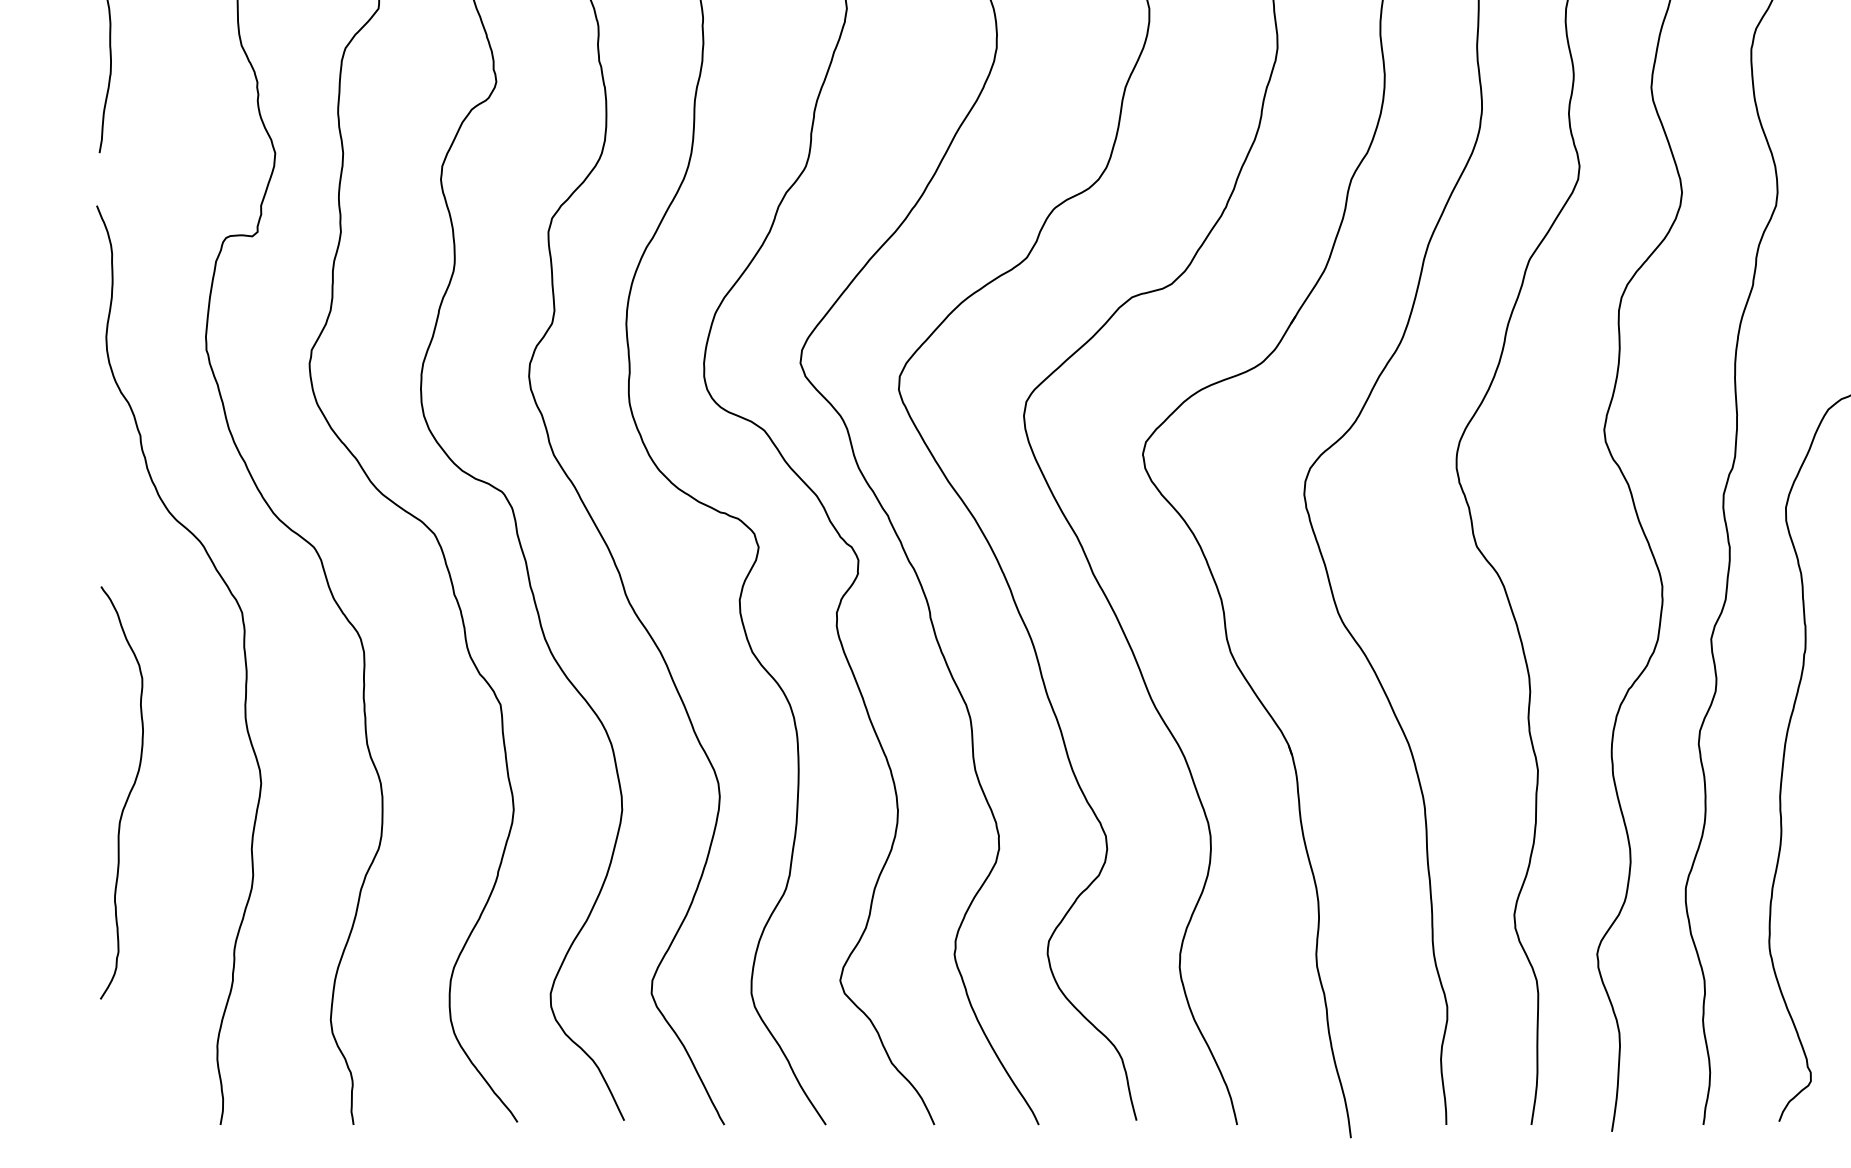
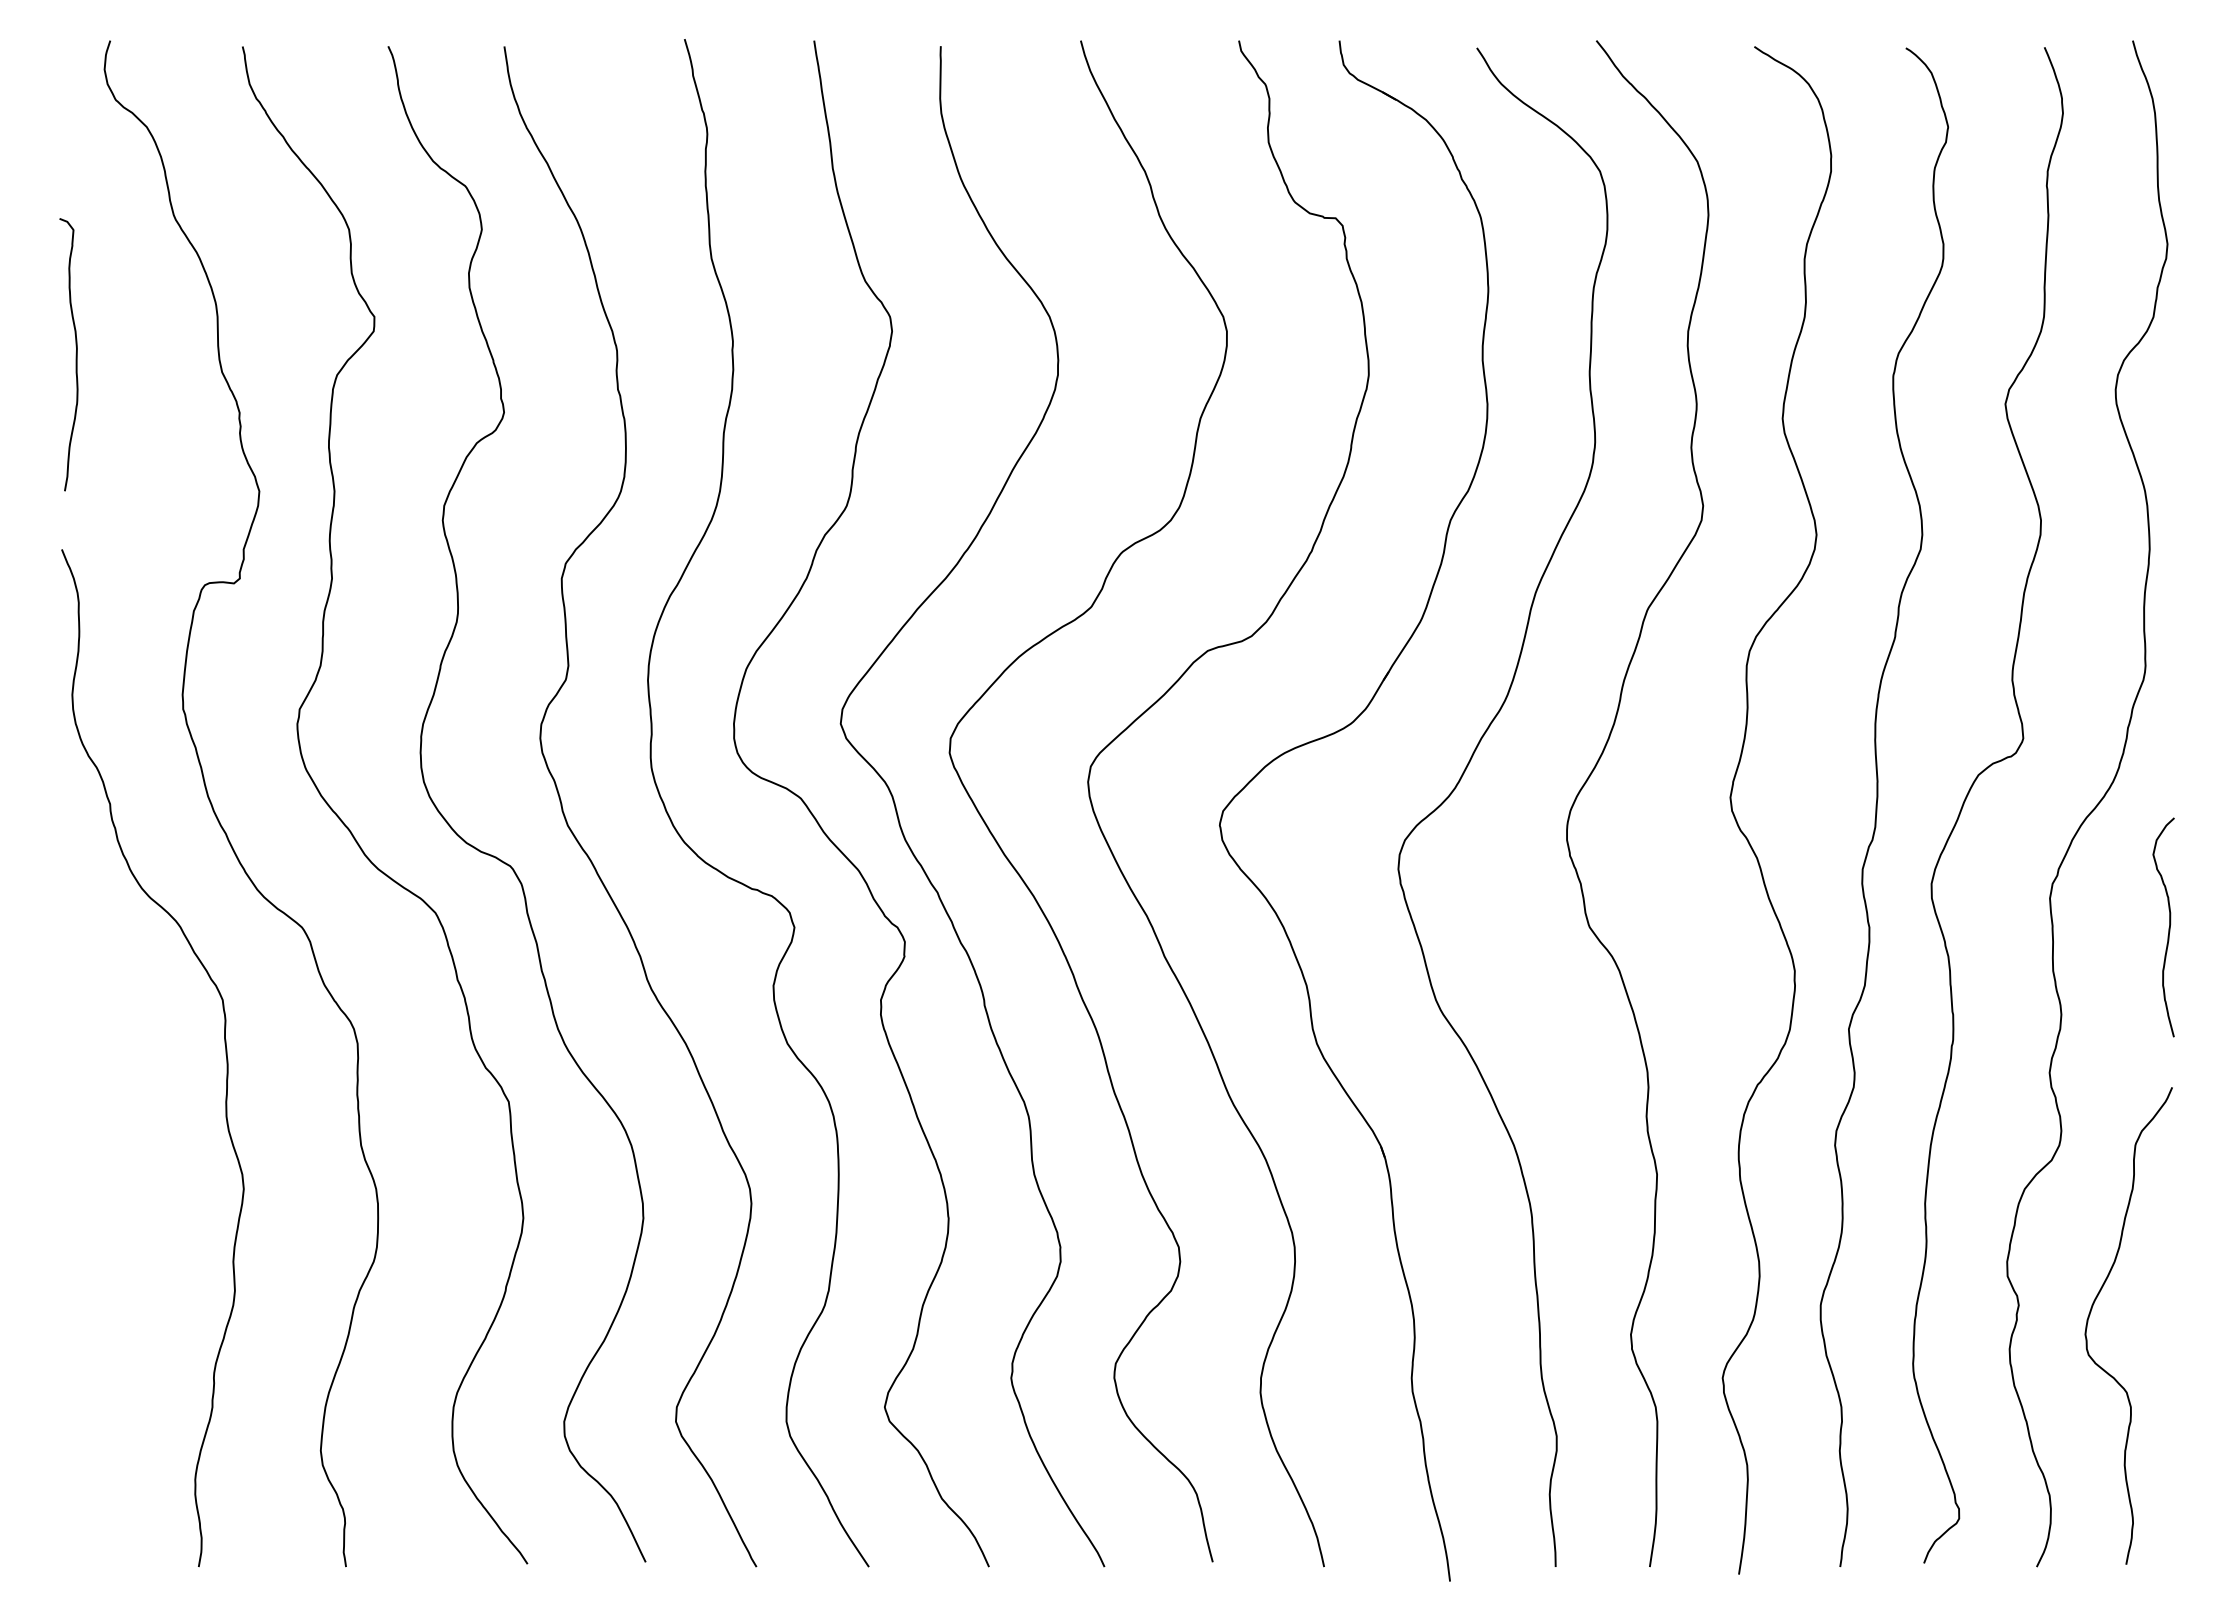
curve: (128, 794) -> (96, 1201), removed

